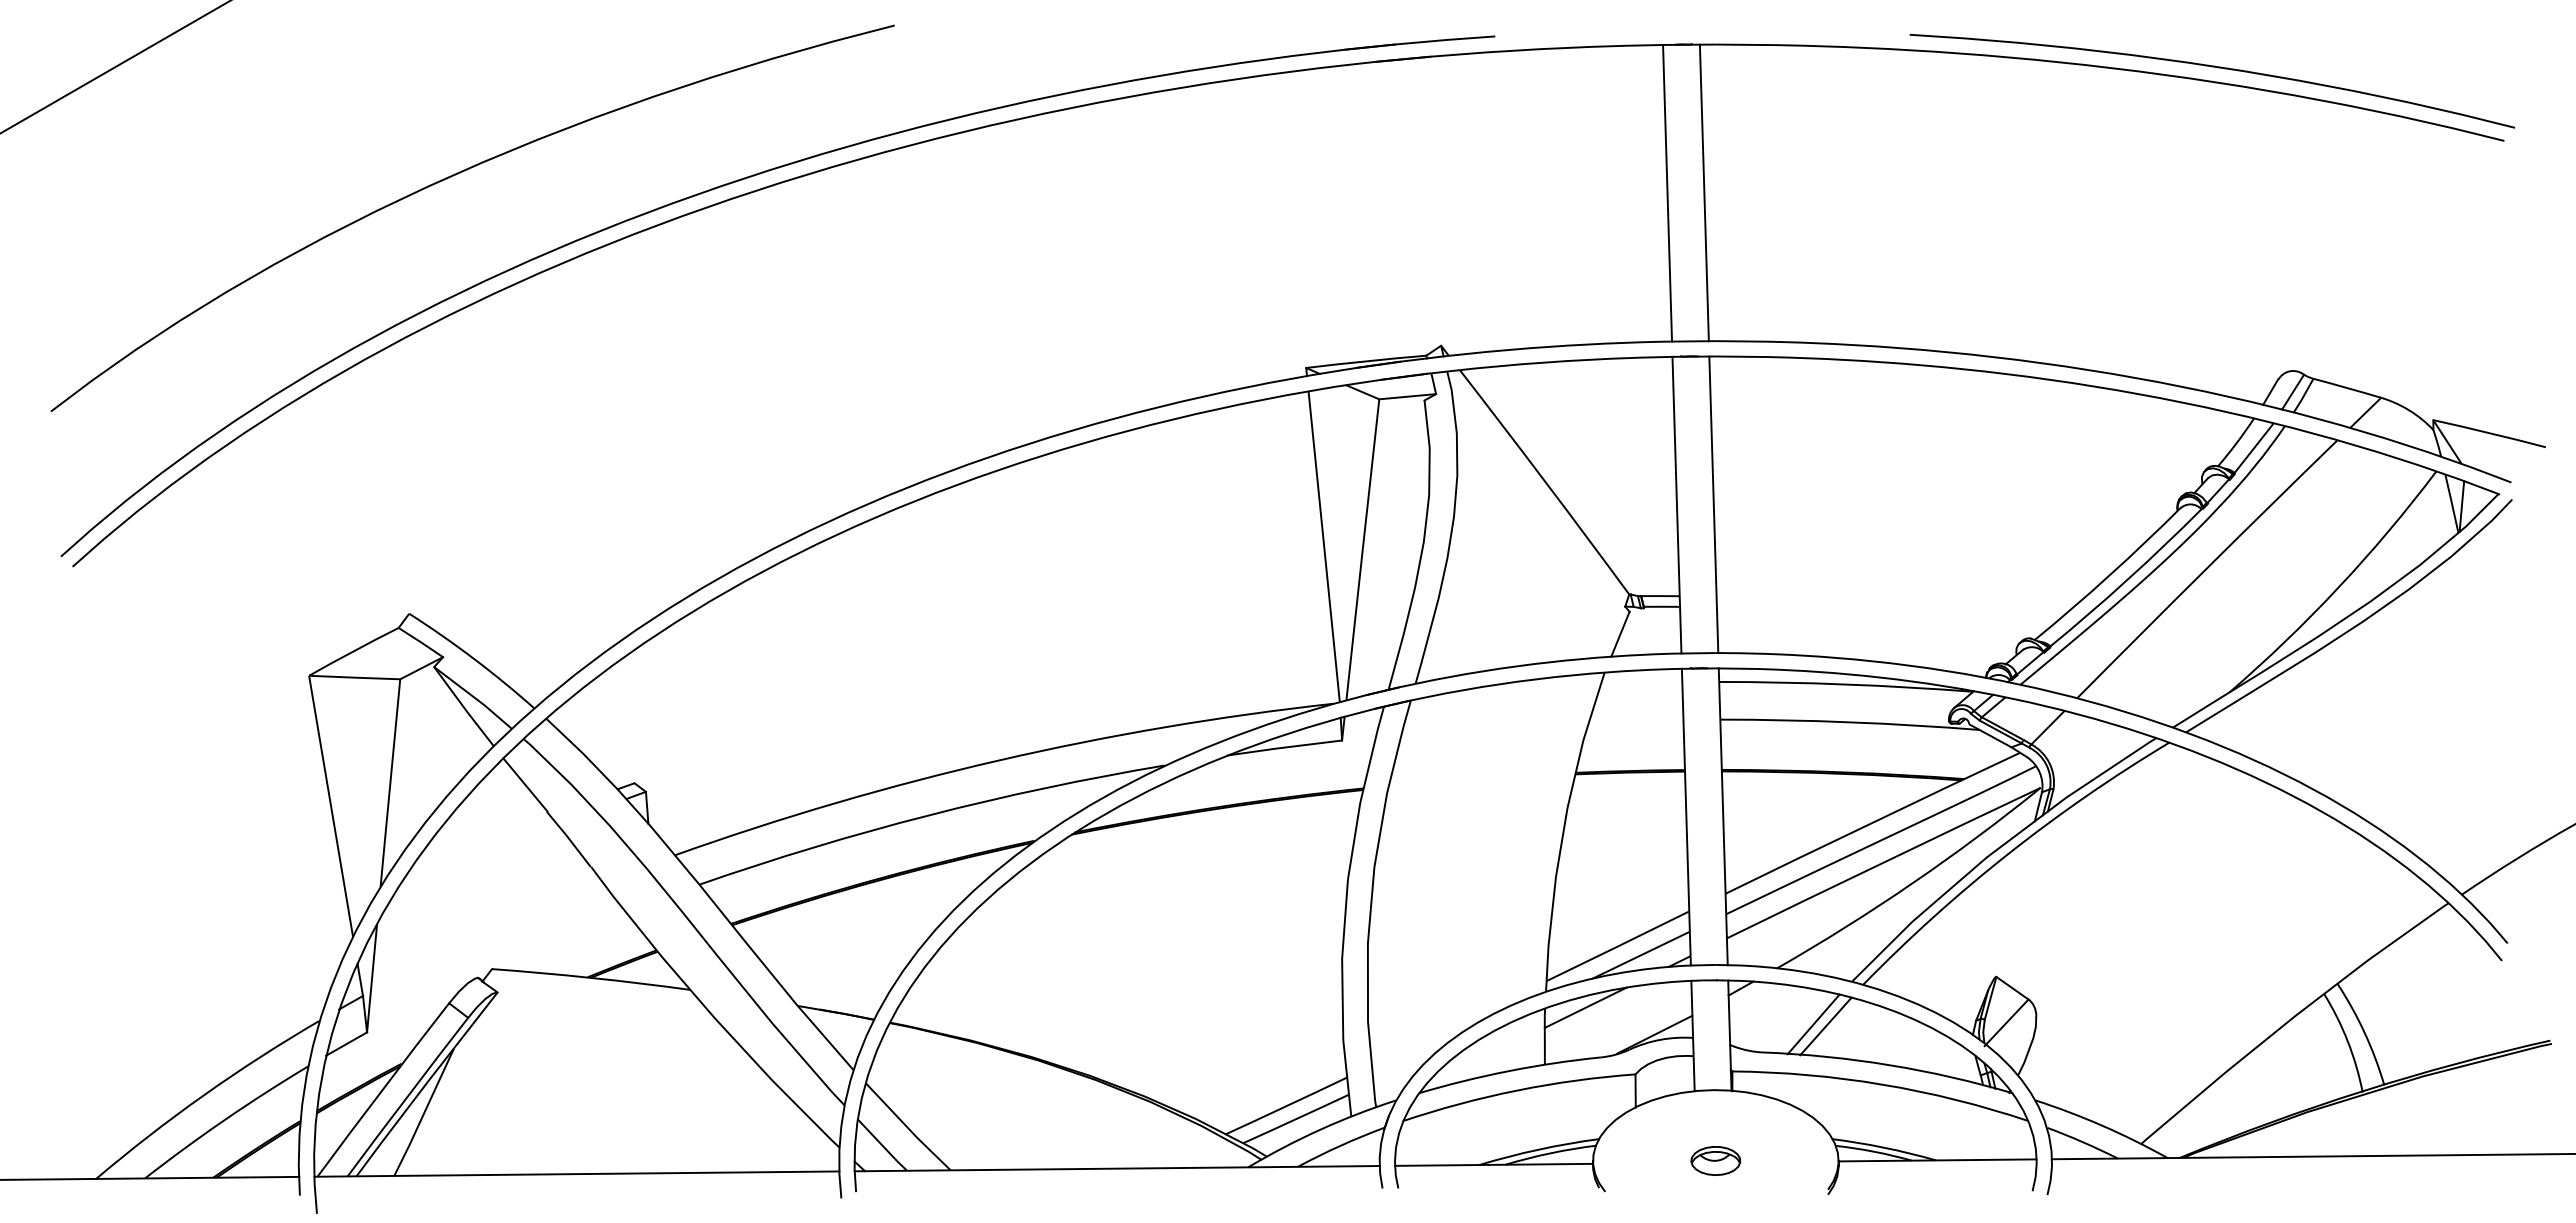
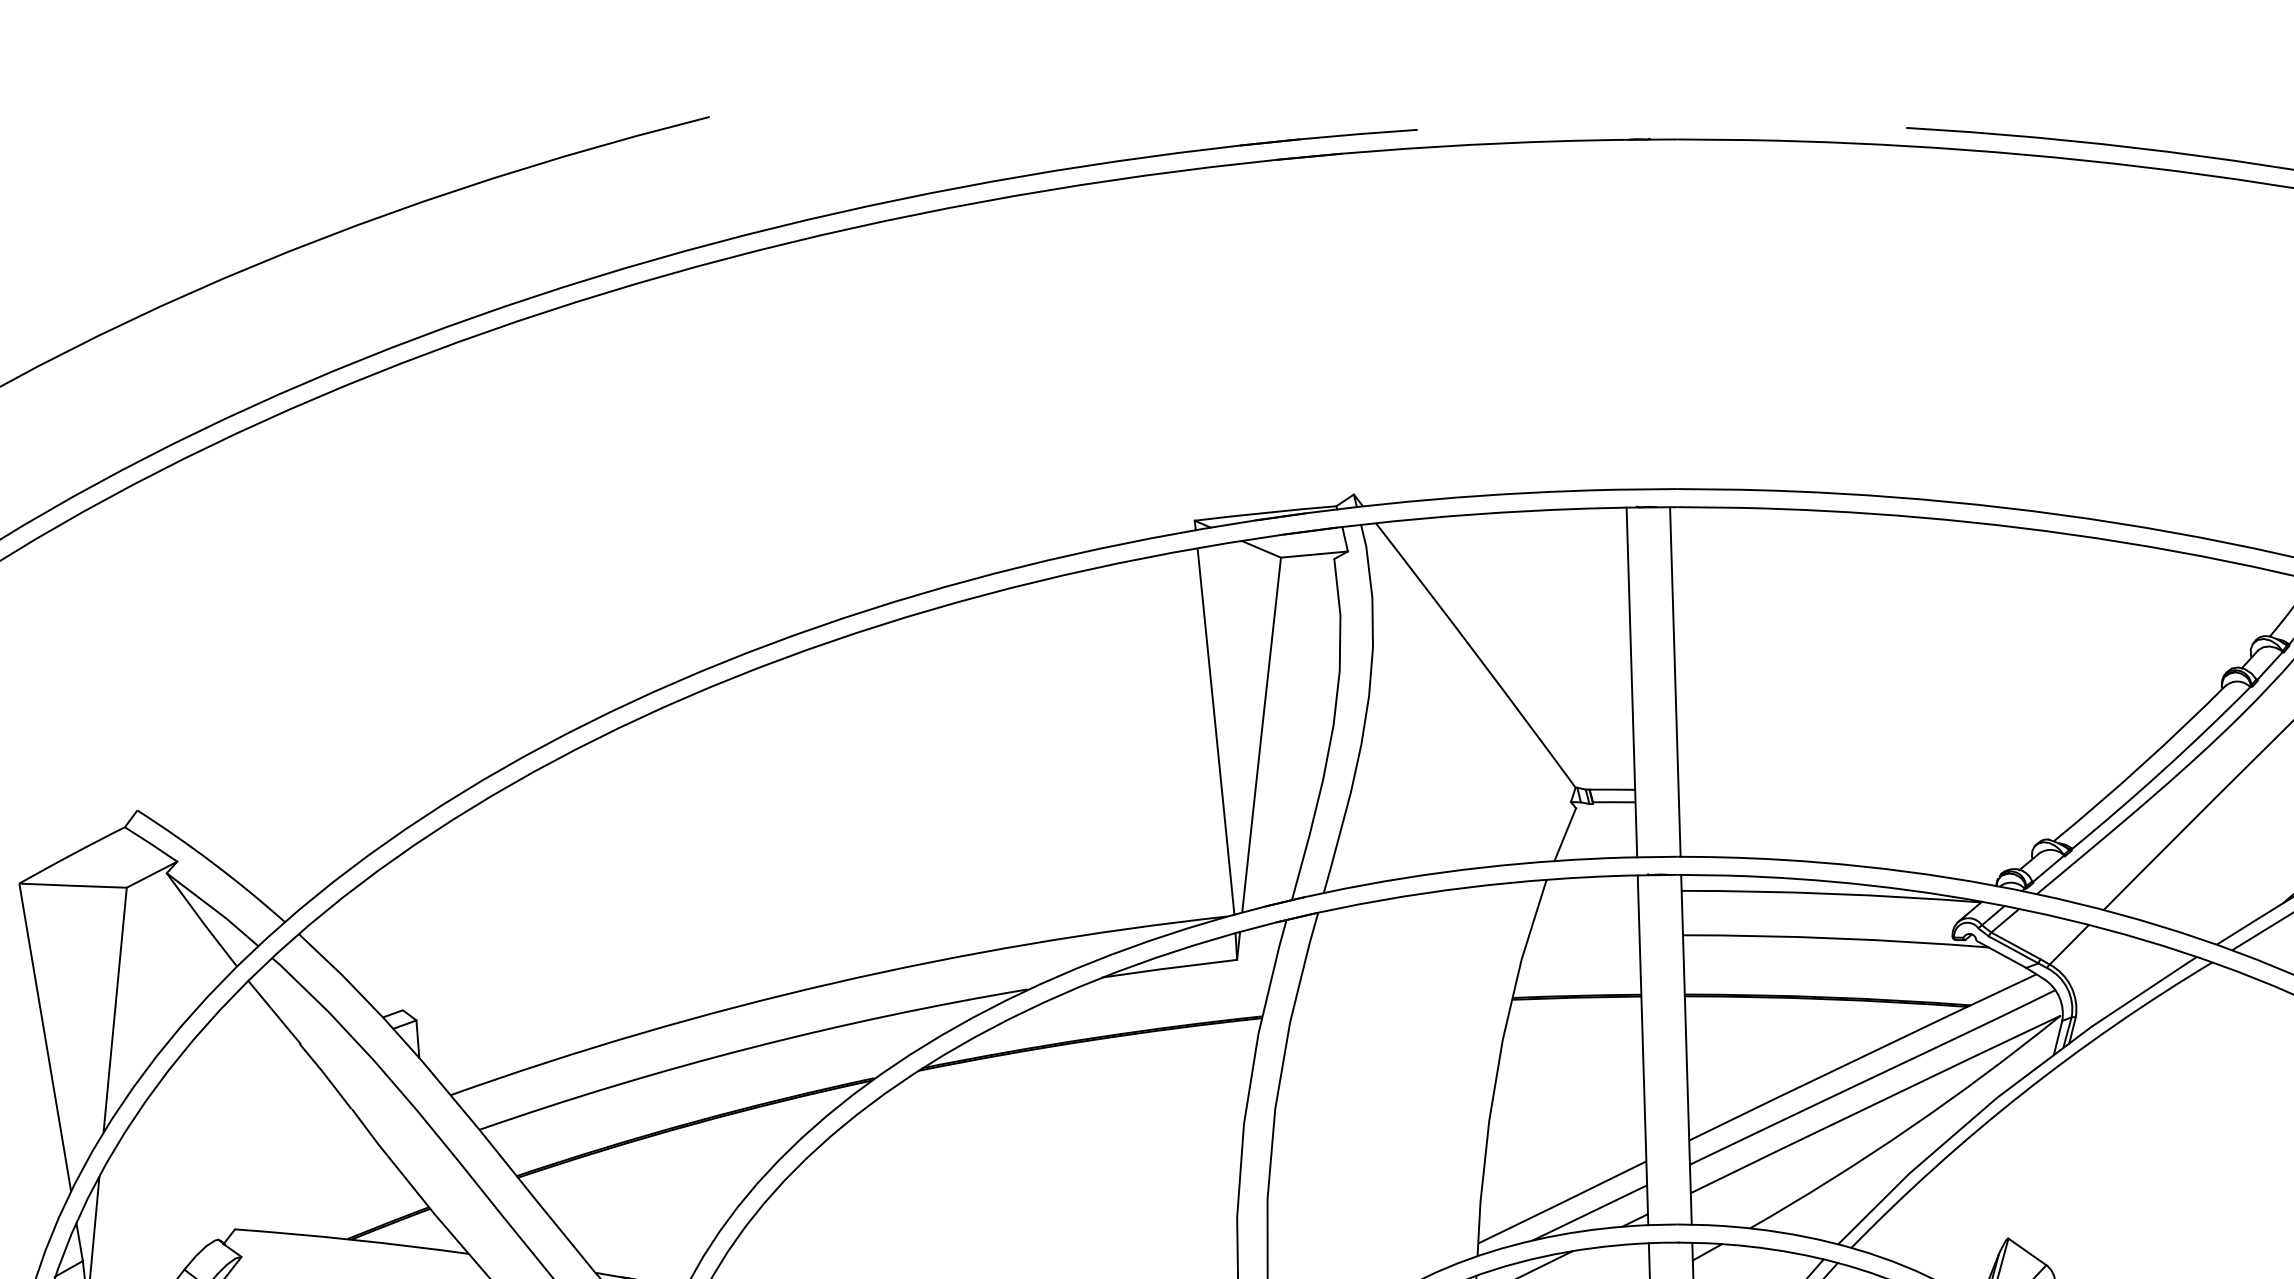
line: (1703, 192) -> (1663, 313), removed
line: (1667, 193) -> (1620, 315), removed

